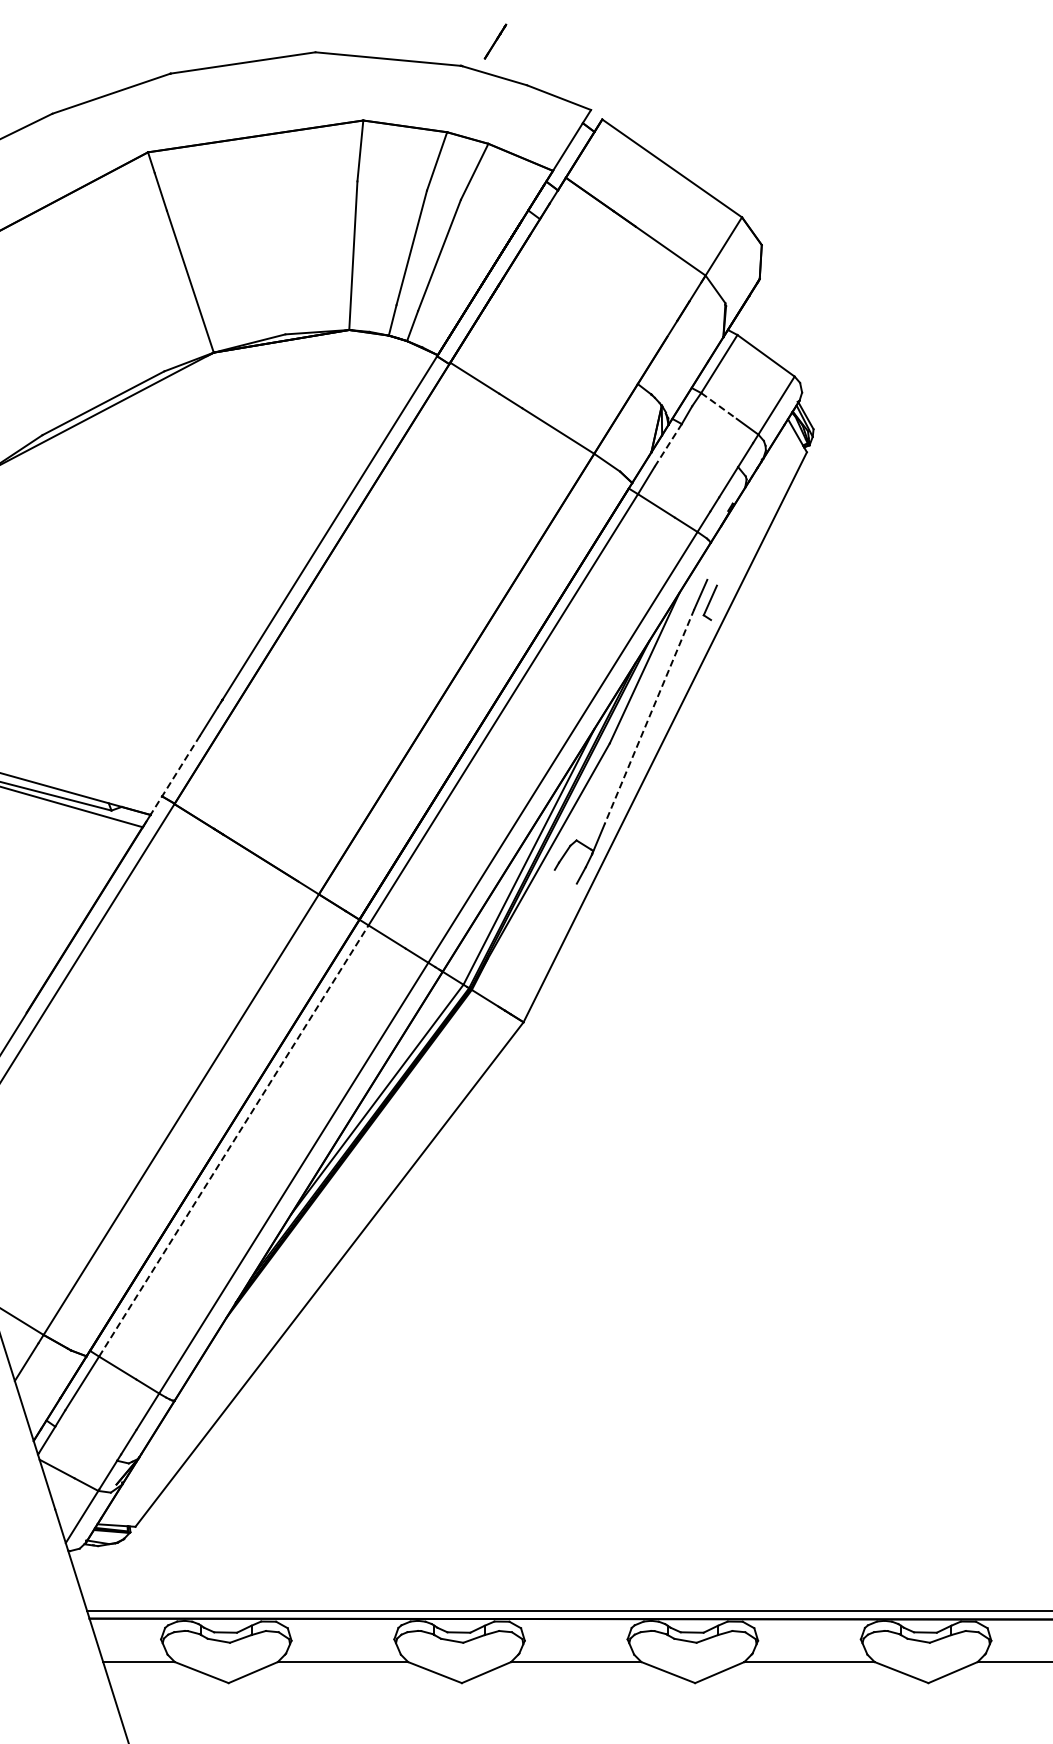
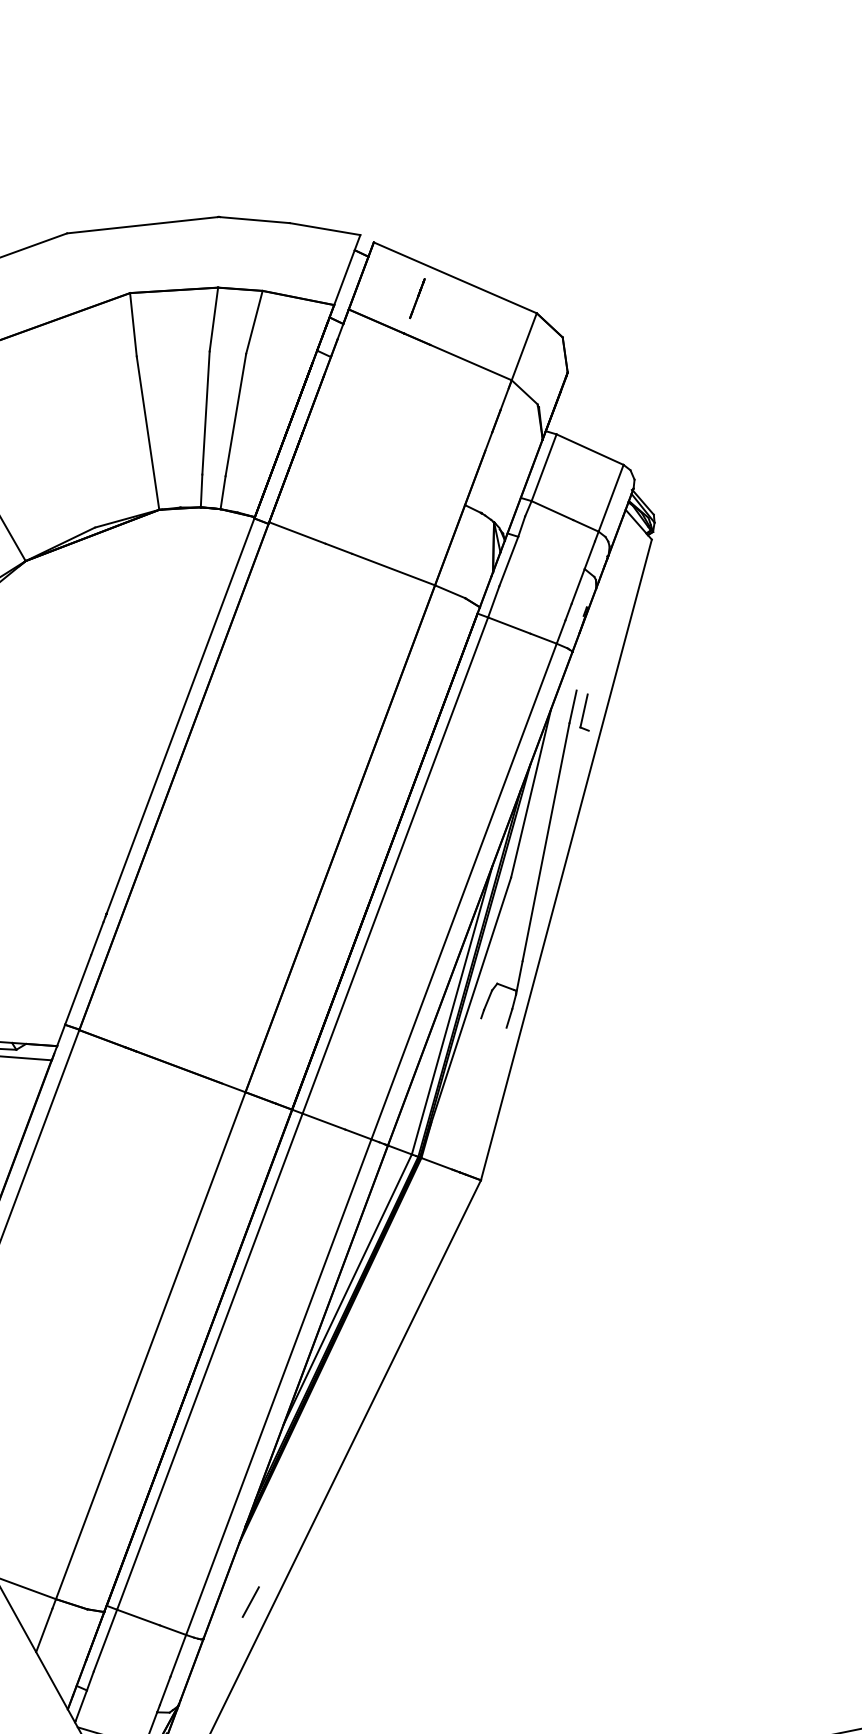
line: (495, 41) -> (417, 298), moved
line: (718, 405) -> (551, 510), dashed -> solid
line: (668, 445) -> (509, 561), dashed -> solid
line: (649, 717) -> (546, 843), dashed -> solid
line: (175, 775) -> (74, 1000), dashed -> solid
line: (234, 1140) -> (210, 1361), dashed -> solid
line: (225, 1374) -> (249, 1601), added

